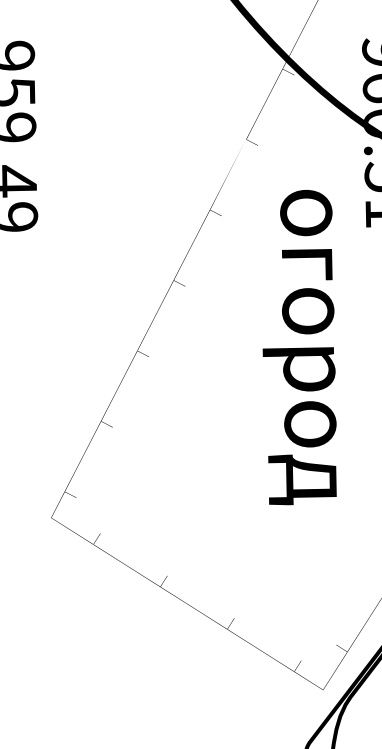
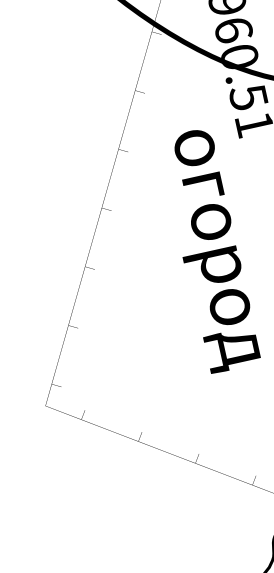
fill: (228, 174) -> (127, 119), added
text: (299, 347) -> (210, 250), moved

